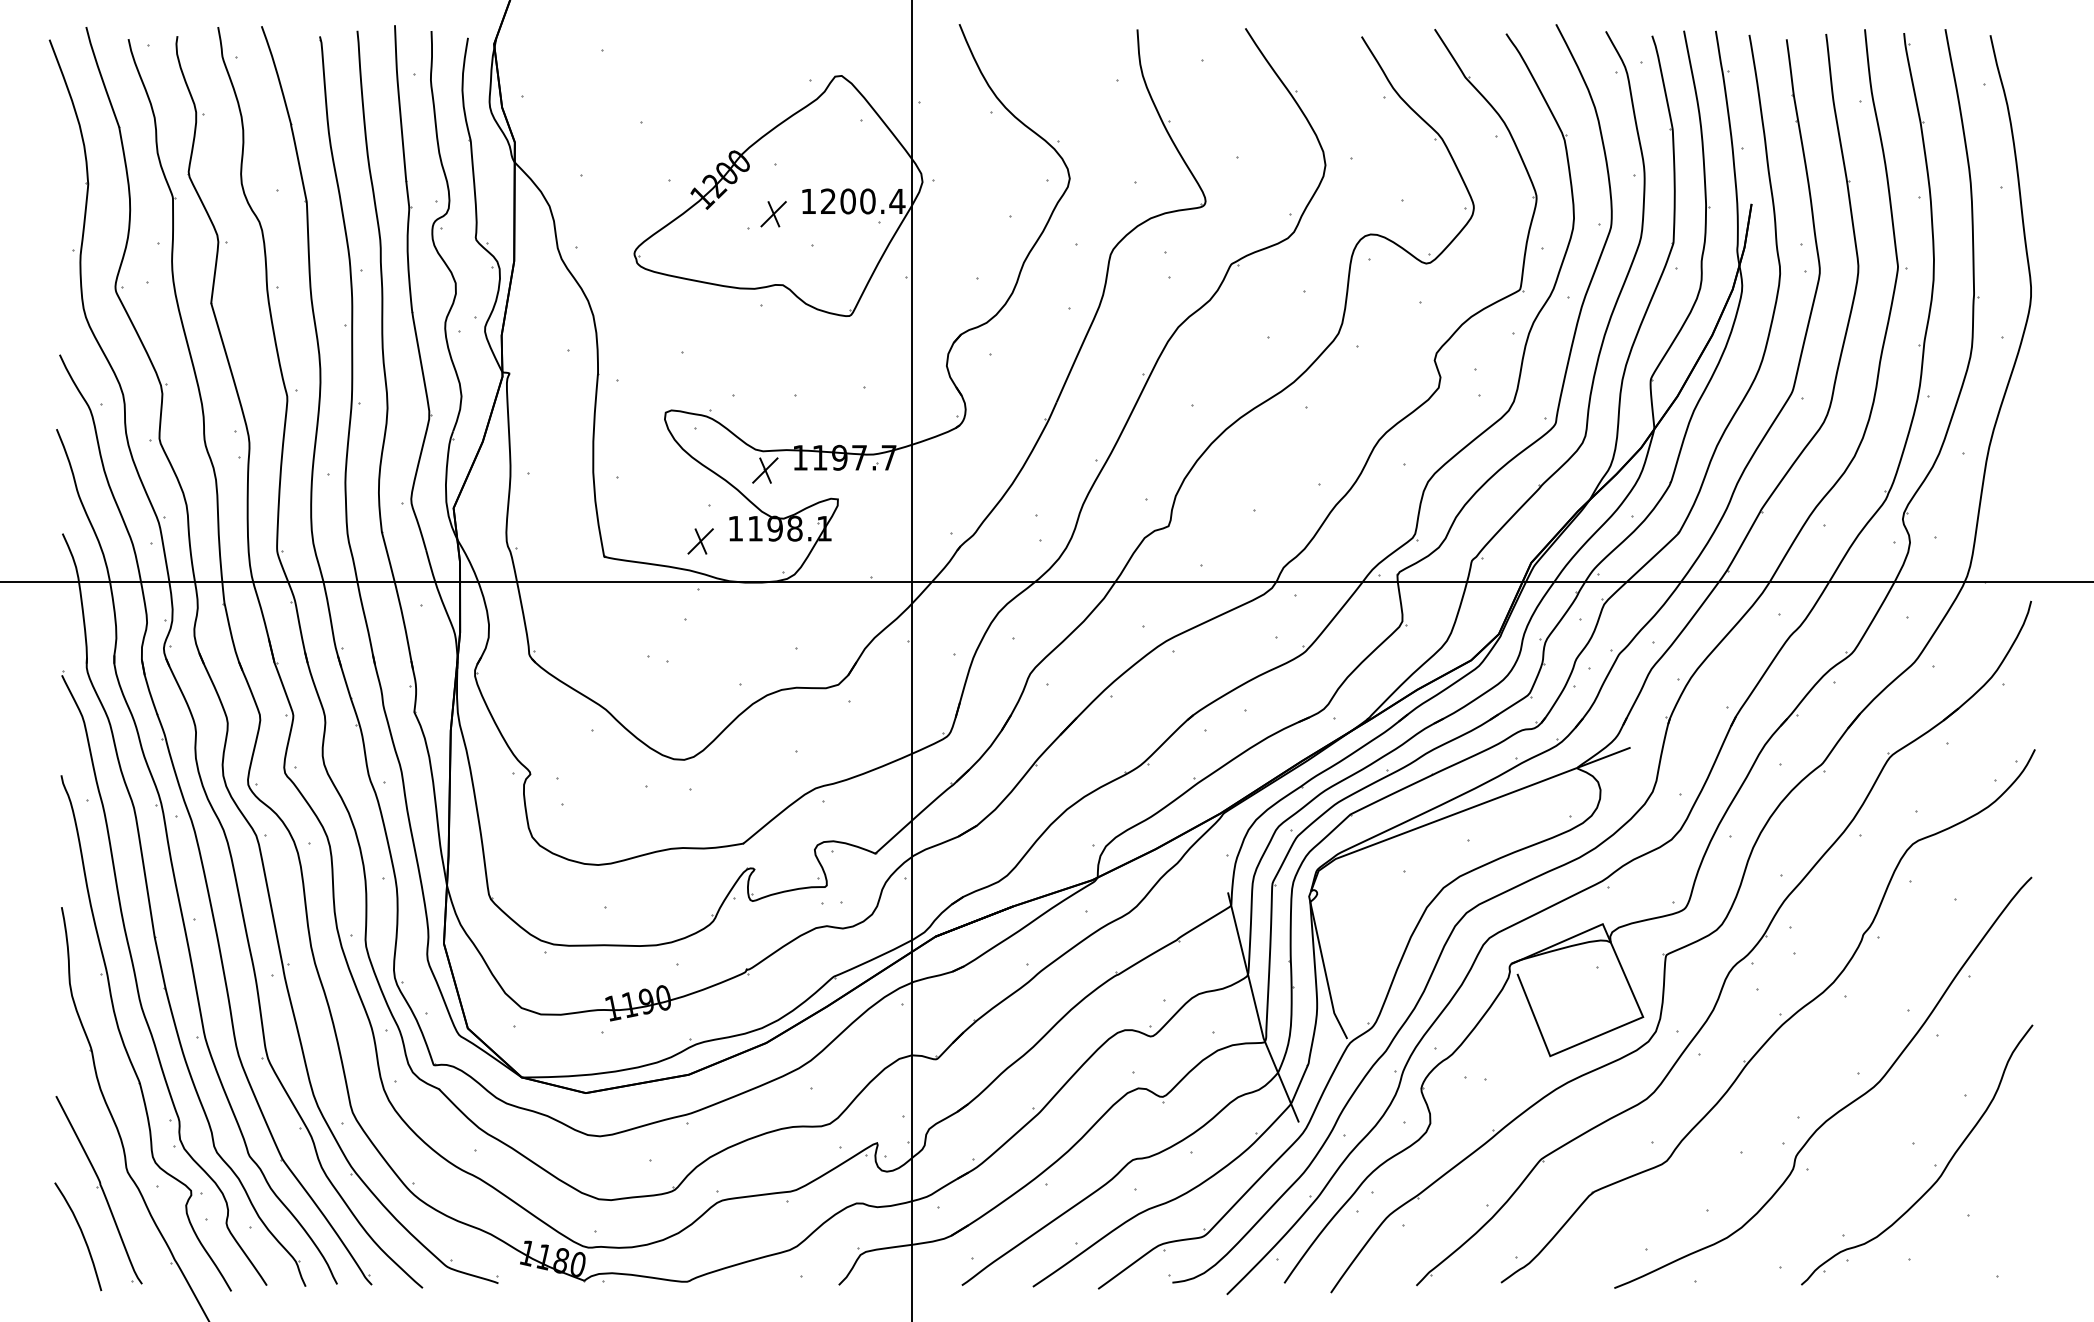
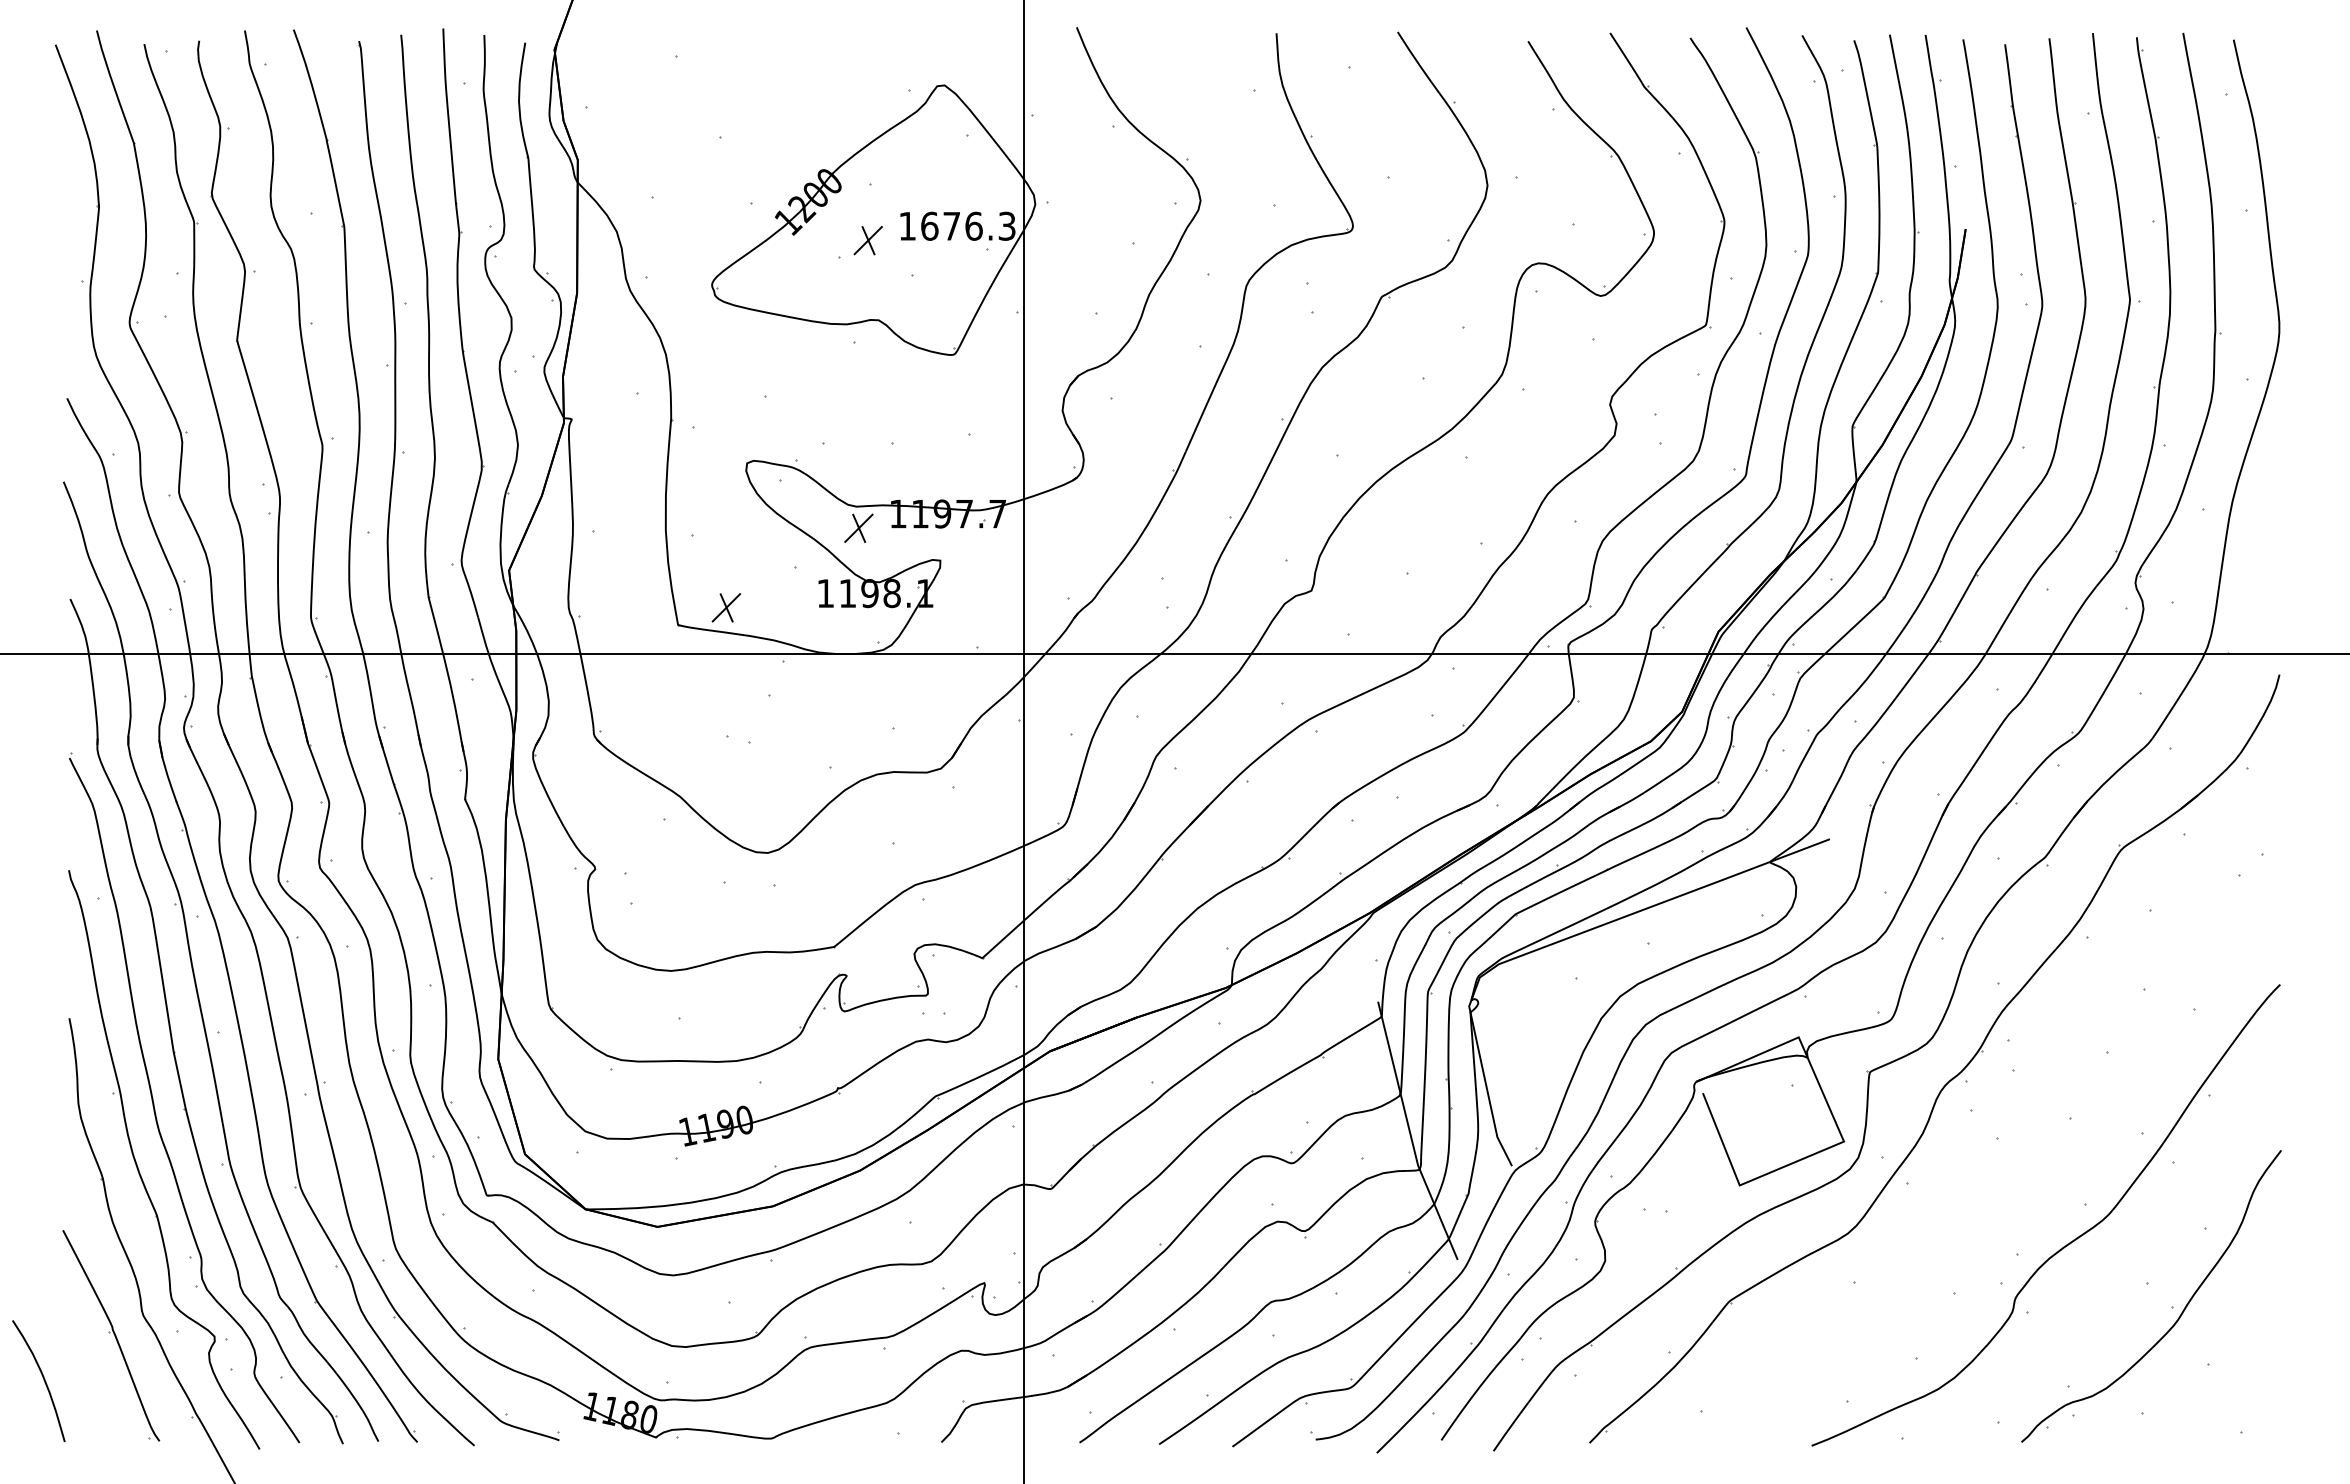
text: (862, 200) -> (968, 225), 1200.4 -> 1676.3
part: (700, 541) -> (726, 607), moved
part: (1779, 1026) -> (1996, 1152), removed
curve: (82, 1236) -> (43, 1380), moved

